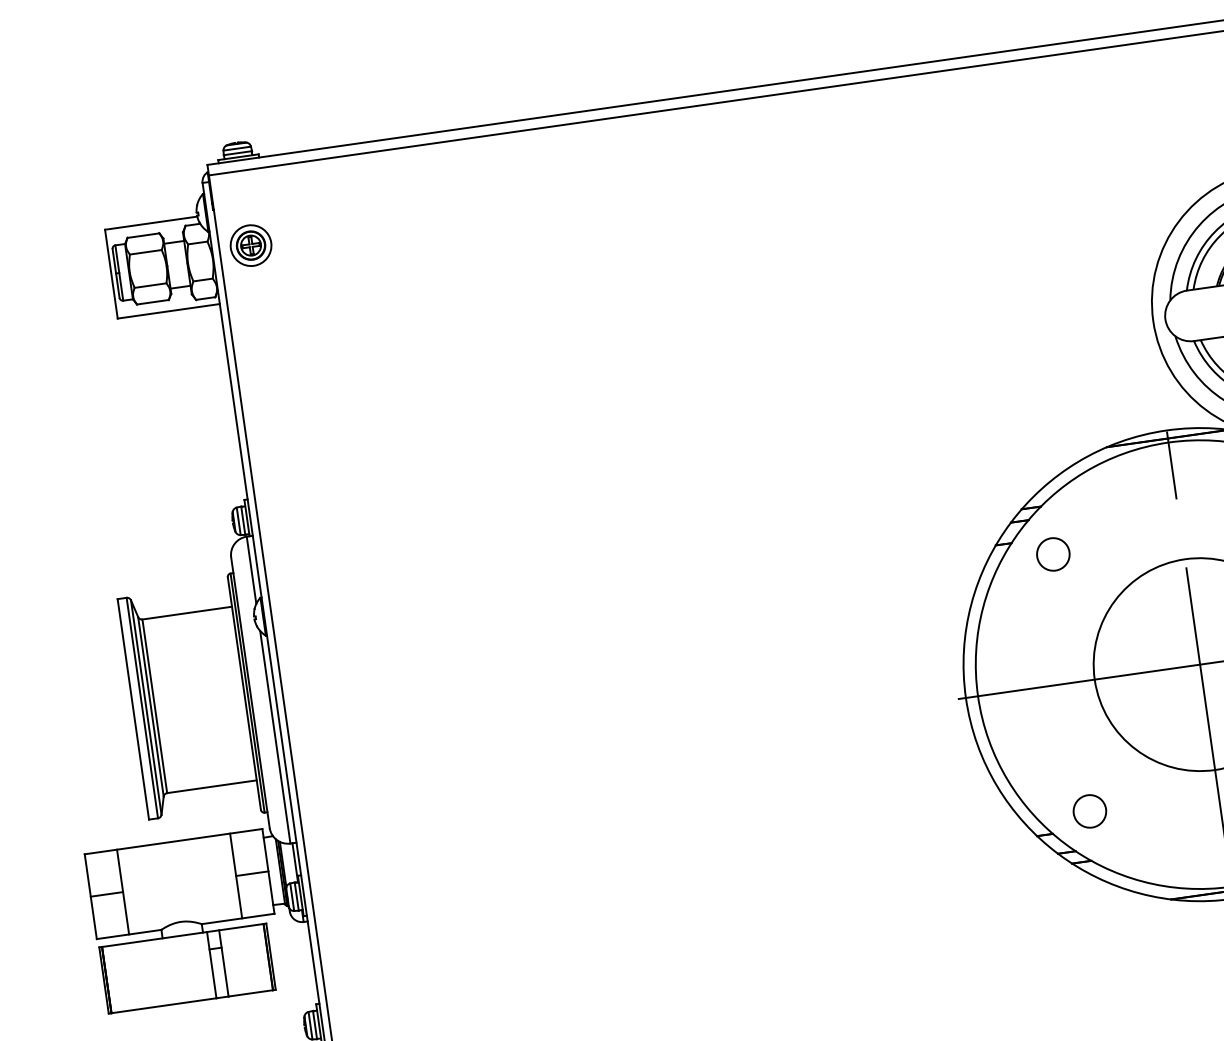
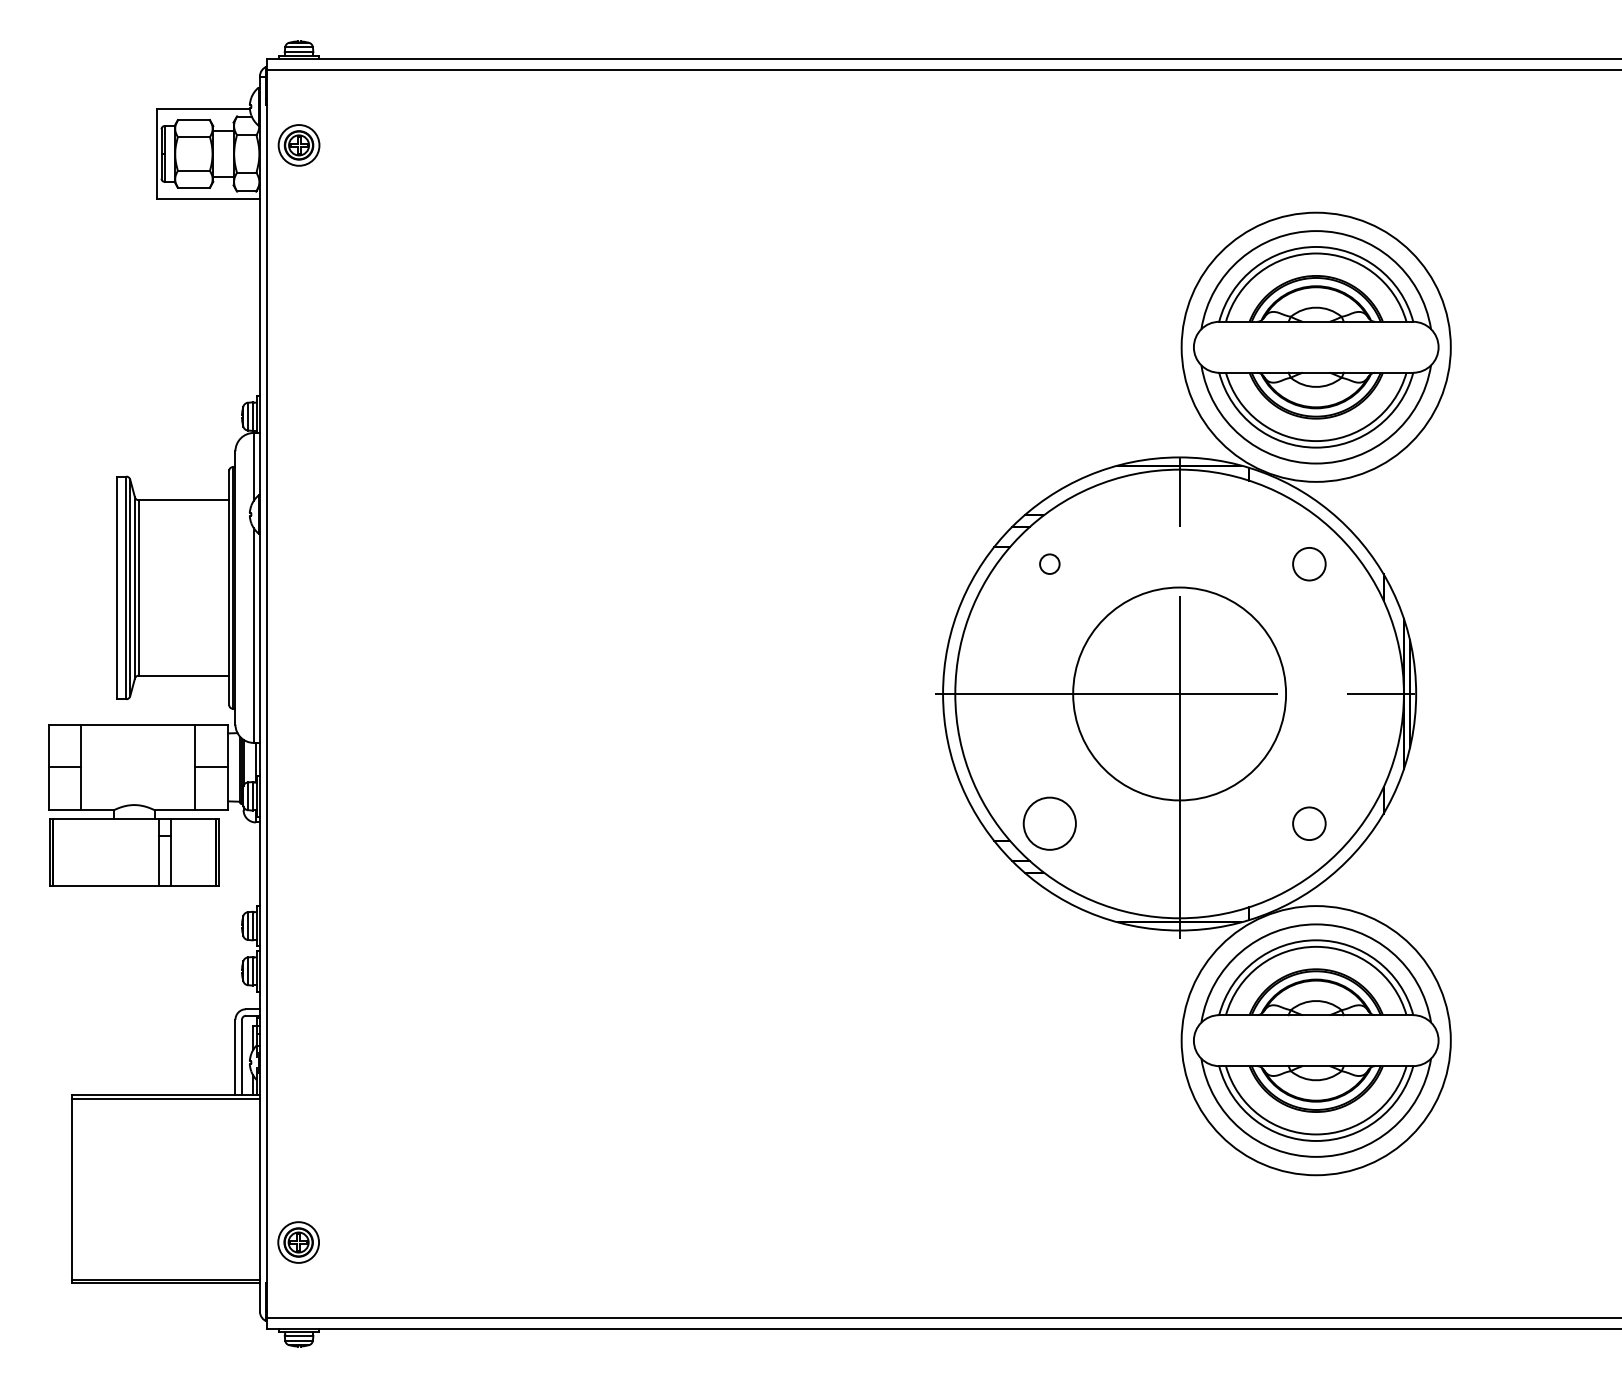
circle: (1052, 553) -> (1049, 563), size x0.6
circle: (1089, 811) -> (1049, 823), size x1.6

